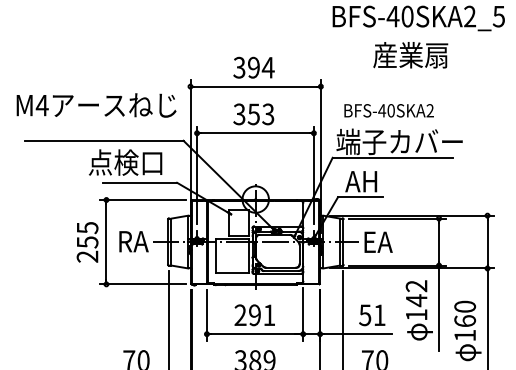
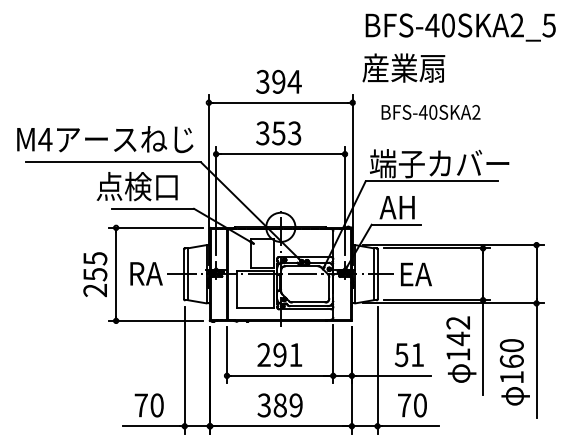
text: (410, 54) -> (403, 67), moved
text: (96, 105) -> (105, 139), moved
text: (388, 110) -> (430, 112), moved

